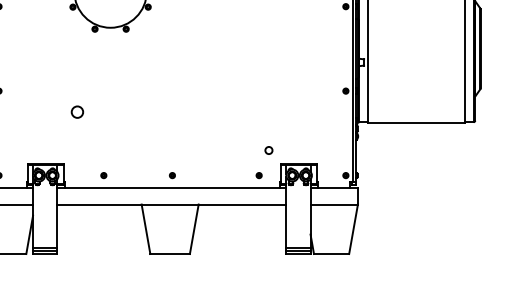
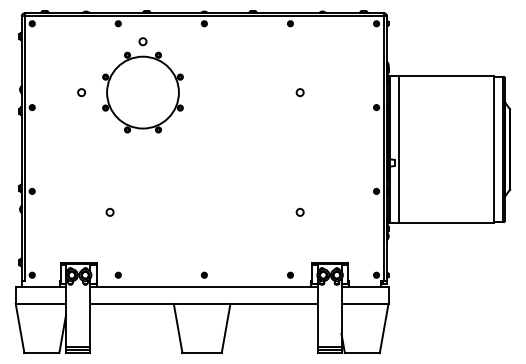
circle: (76, 112) -> (109, 212), size x0.62
circle: (268, 150) -> (299, 212), moved
part: (103, 174) -> (117, 274), moved

